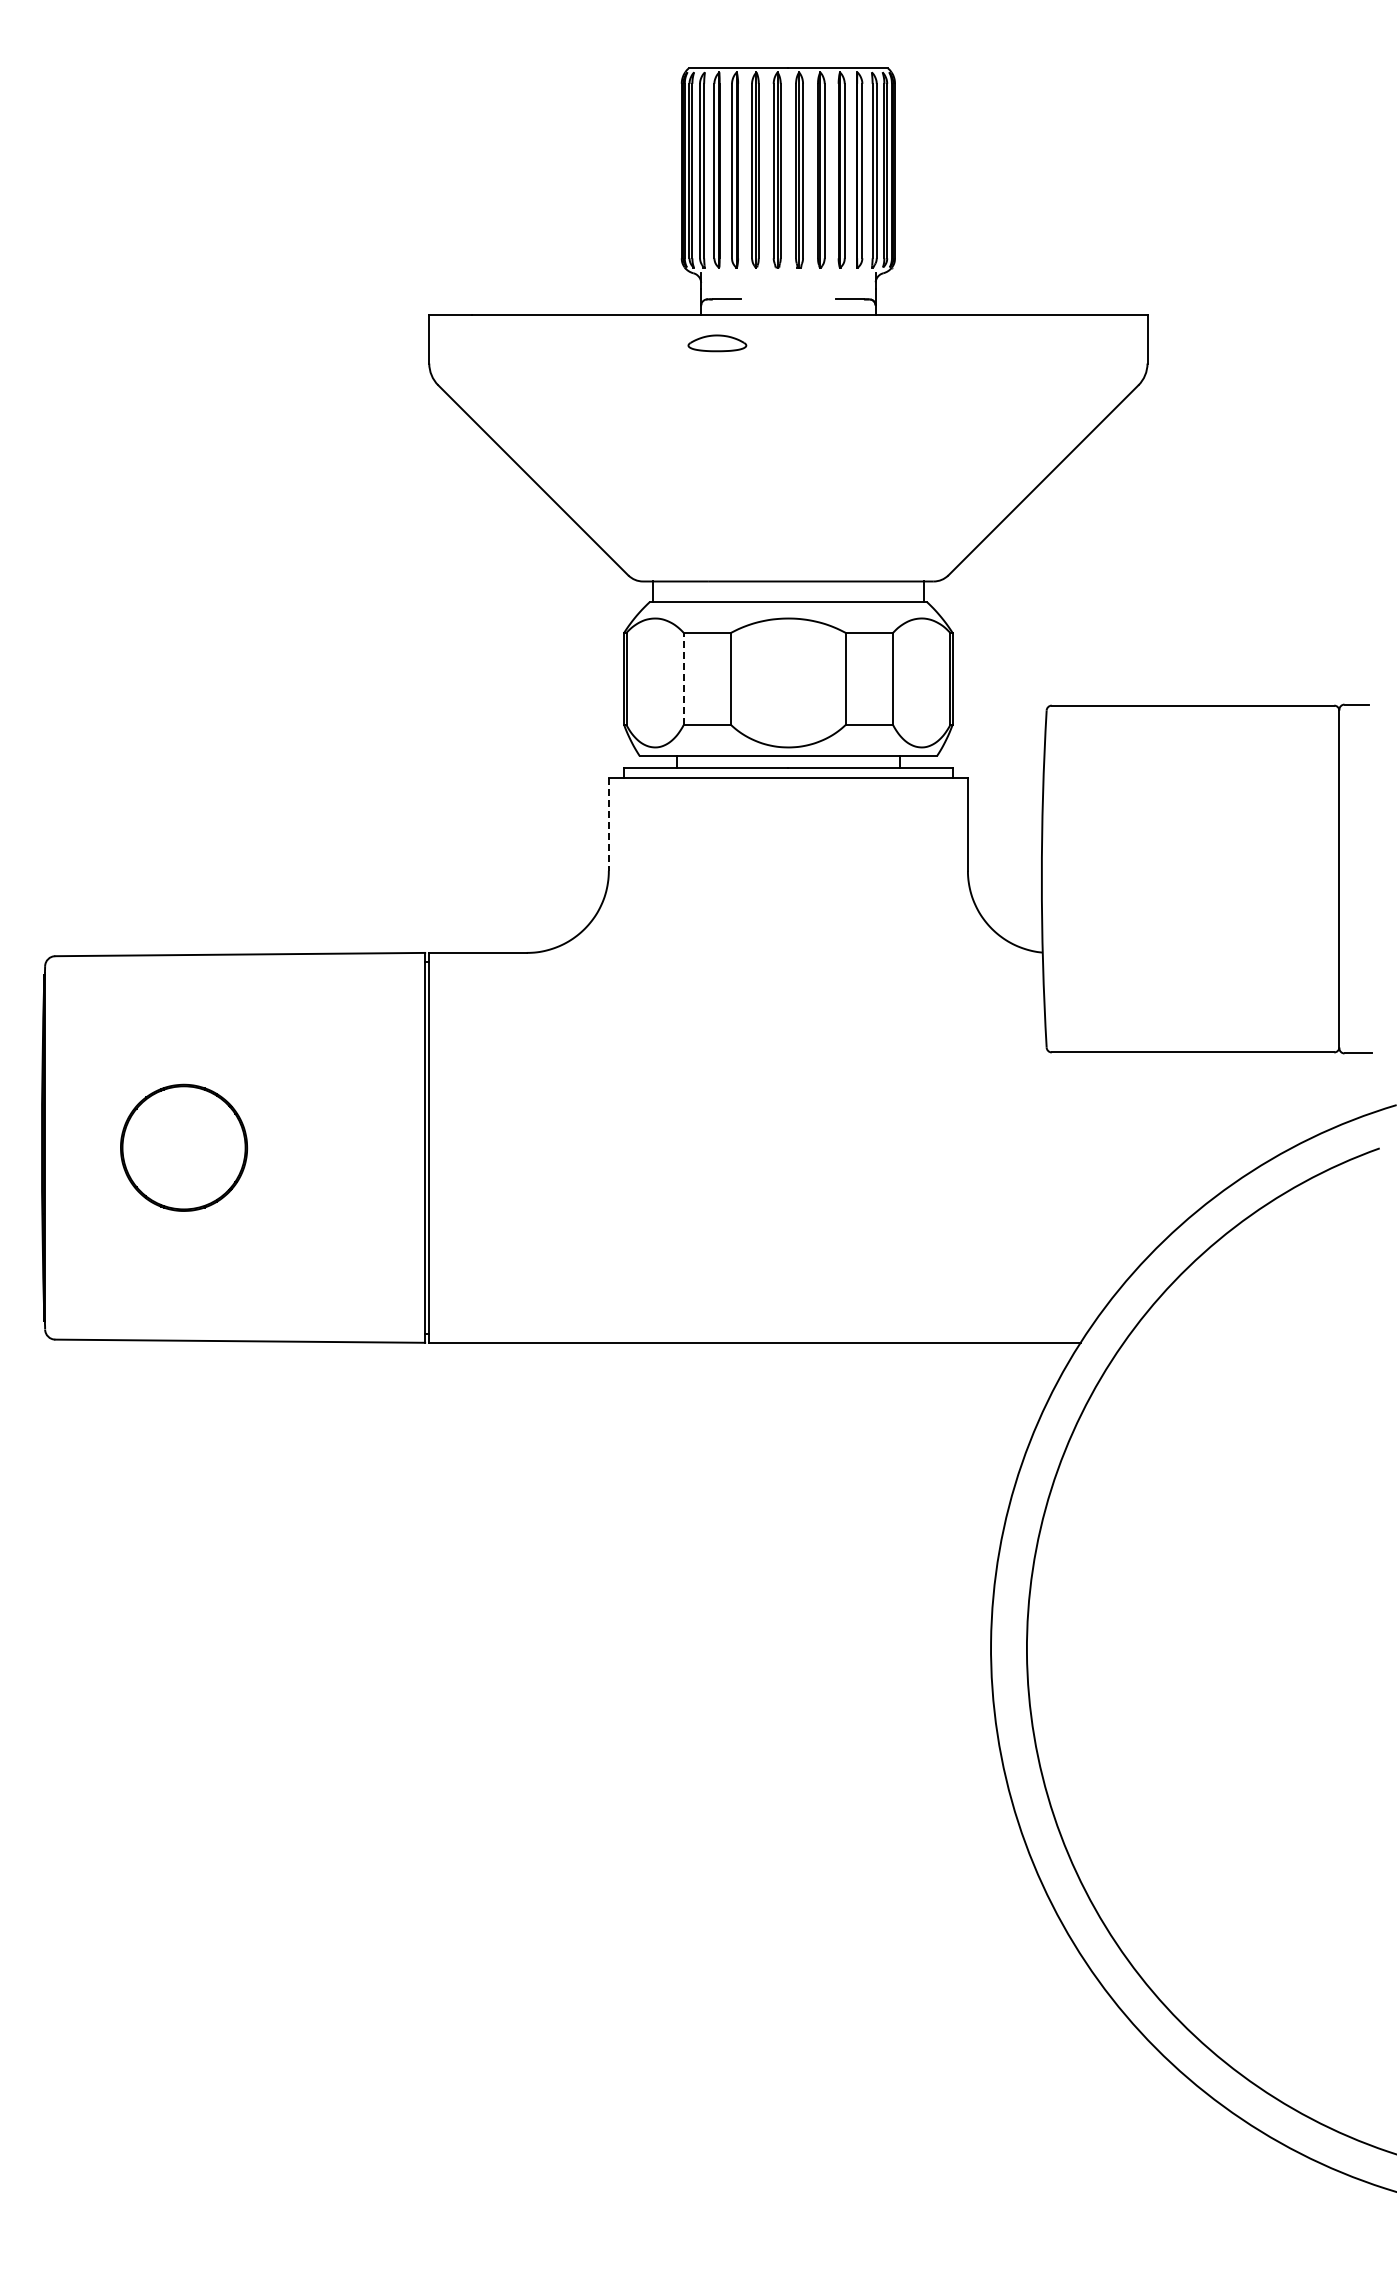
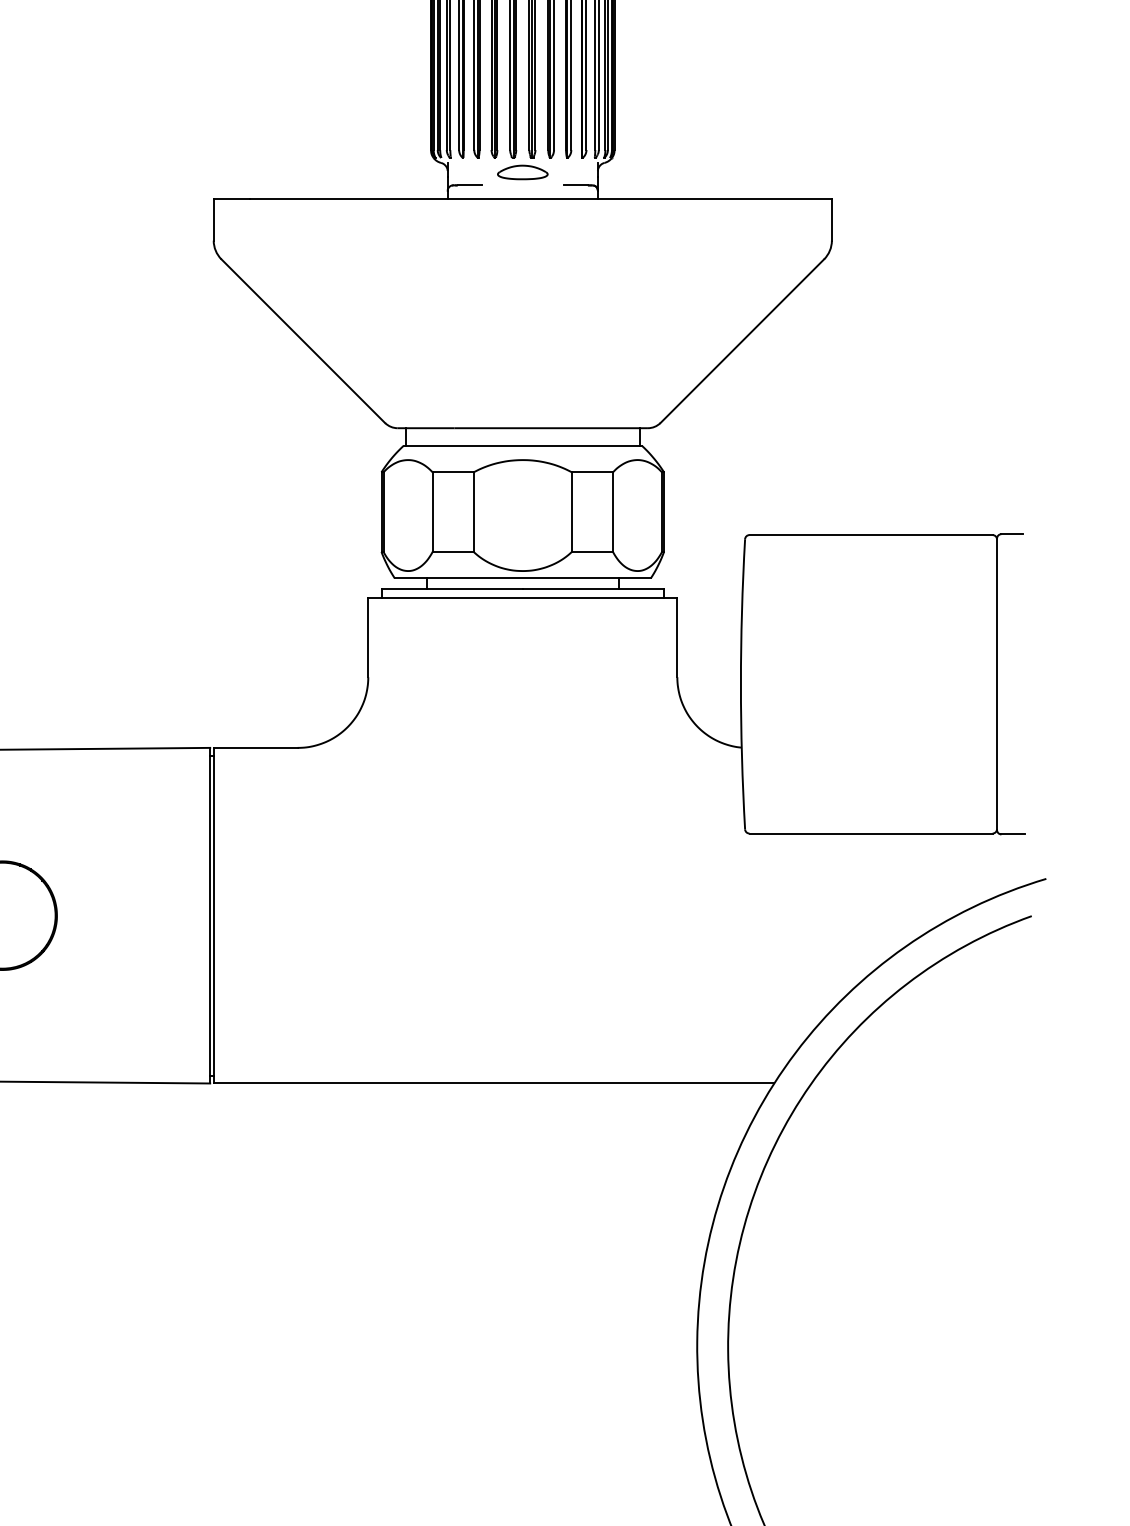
part: (717, 343) -> (522, 172), moved
line: (683, 678) -> (432, 511), dashed -> solid
line: (608, 825) -> (367, 638), dashed -> solid

